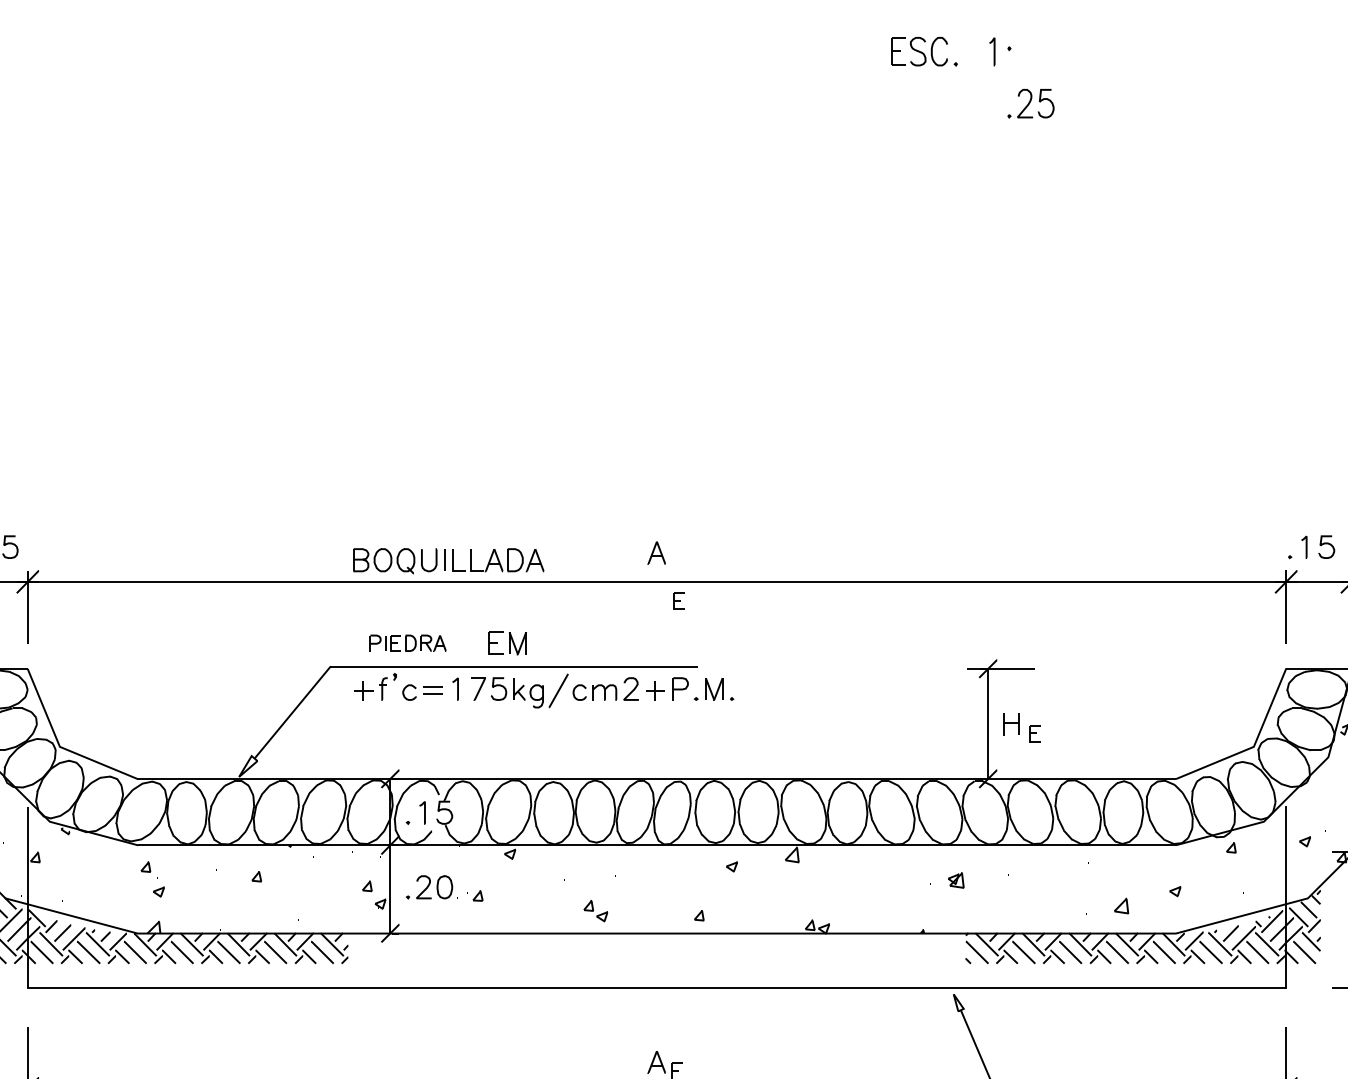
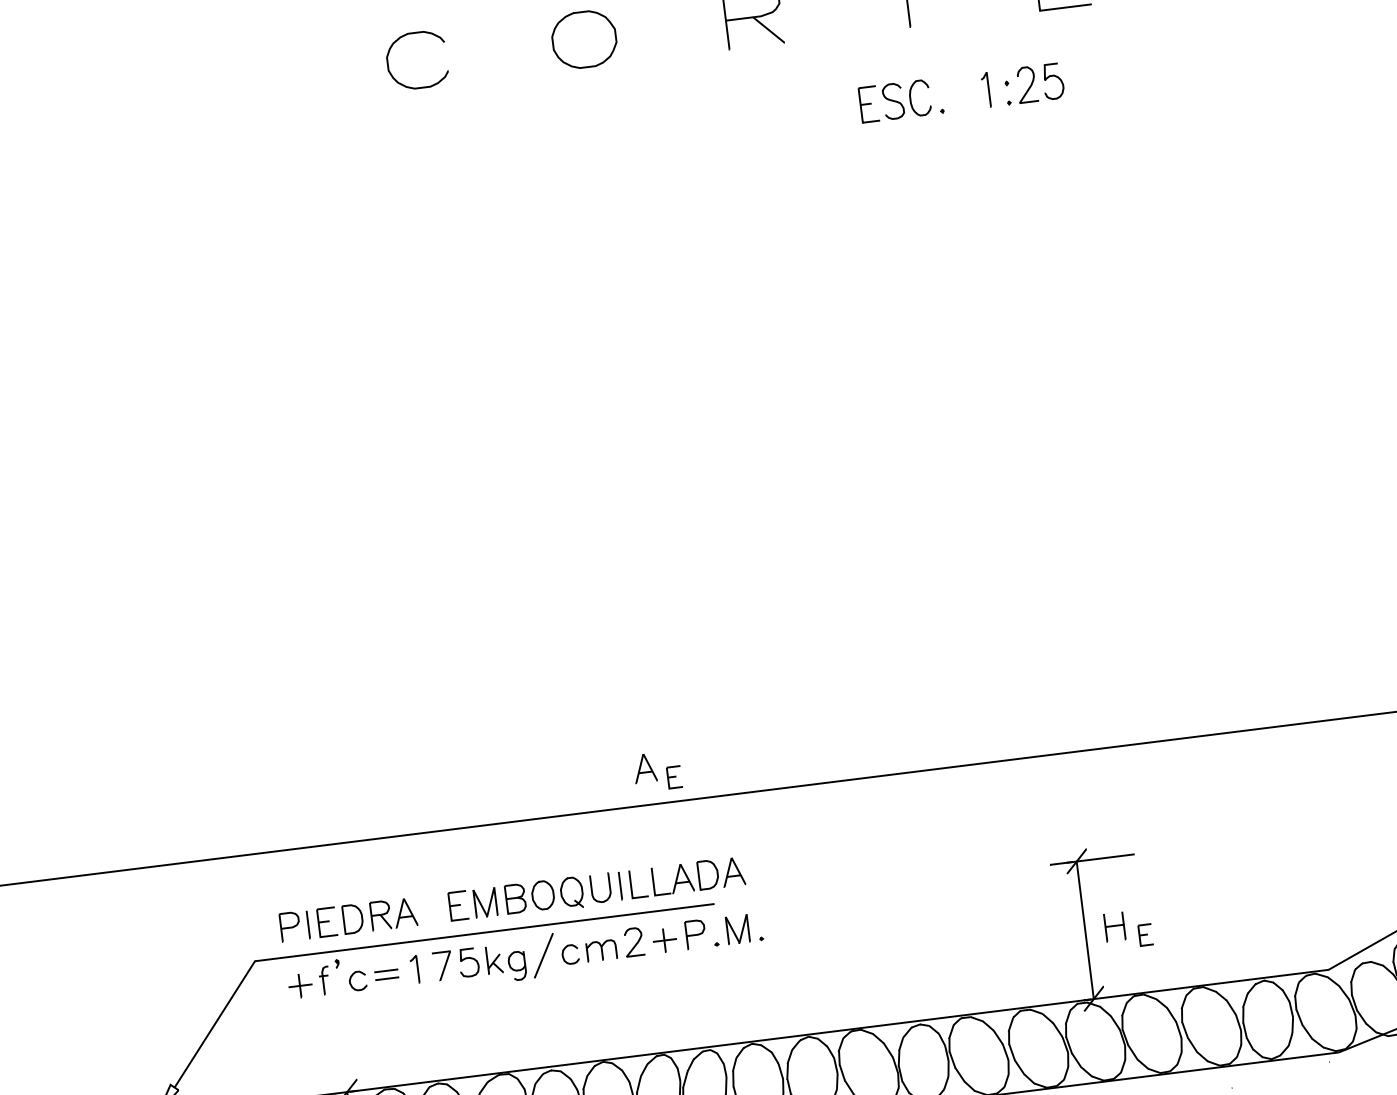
part: (1030, 103) -> (1033, 83), moved
part: (448, 561) -> (625, 886), moved
part: (678, 600) -> (673, 776), moved
part: (407, 643) -> (347, 920), size x1.43

